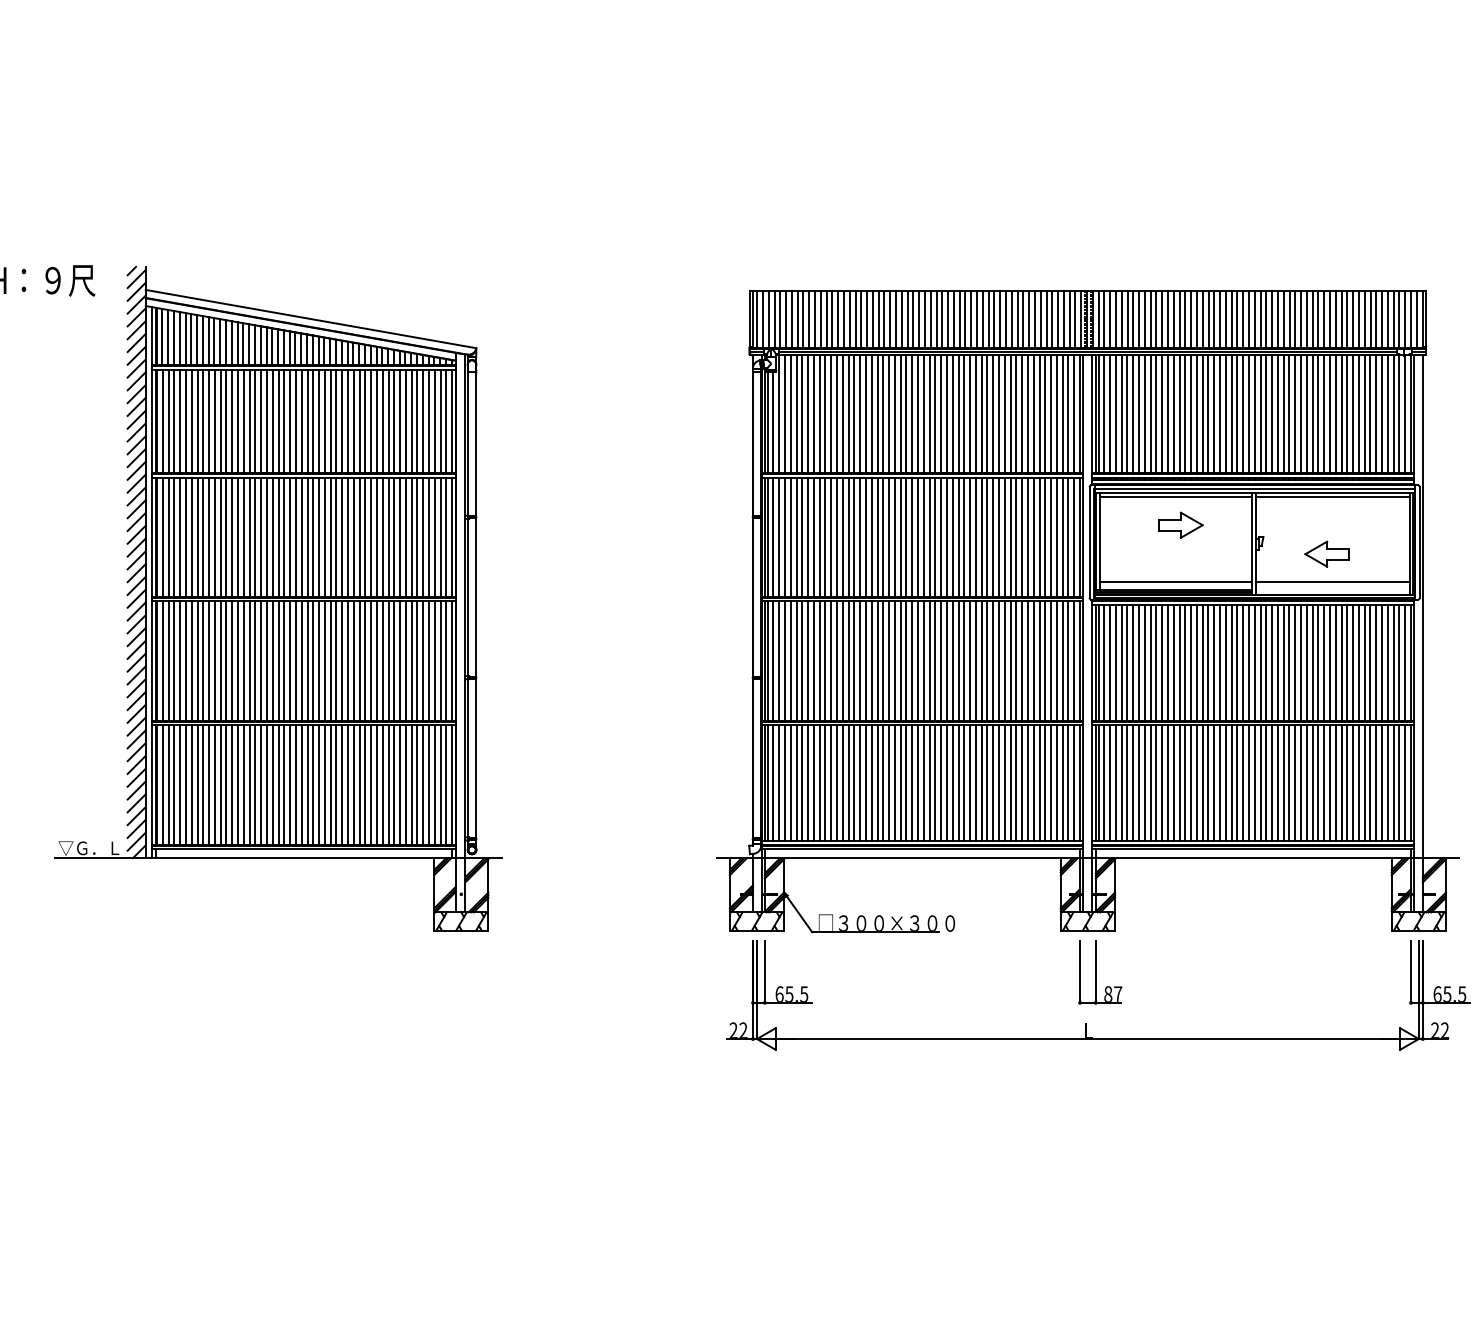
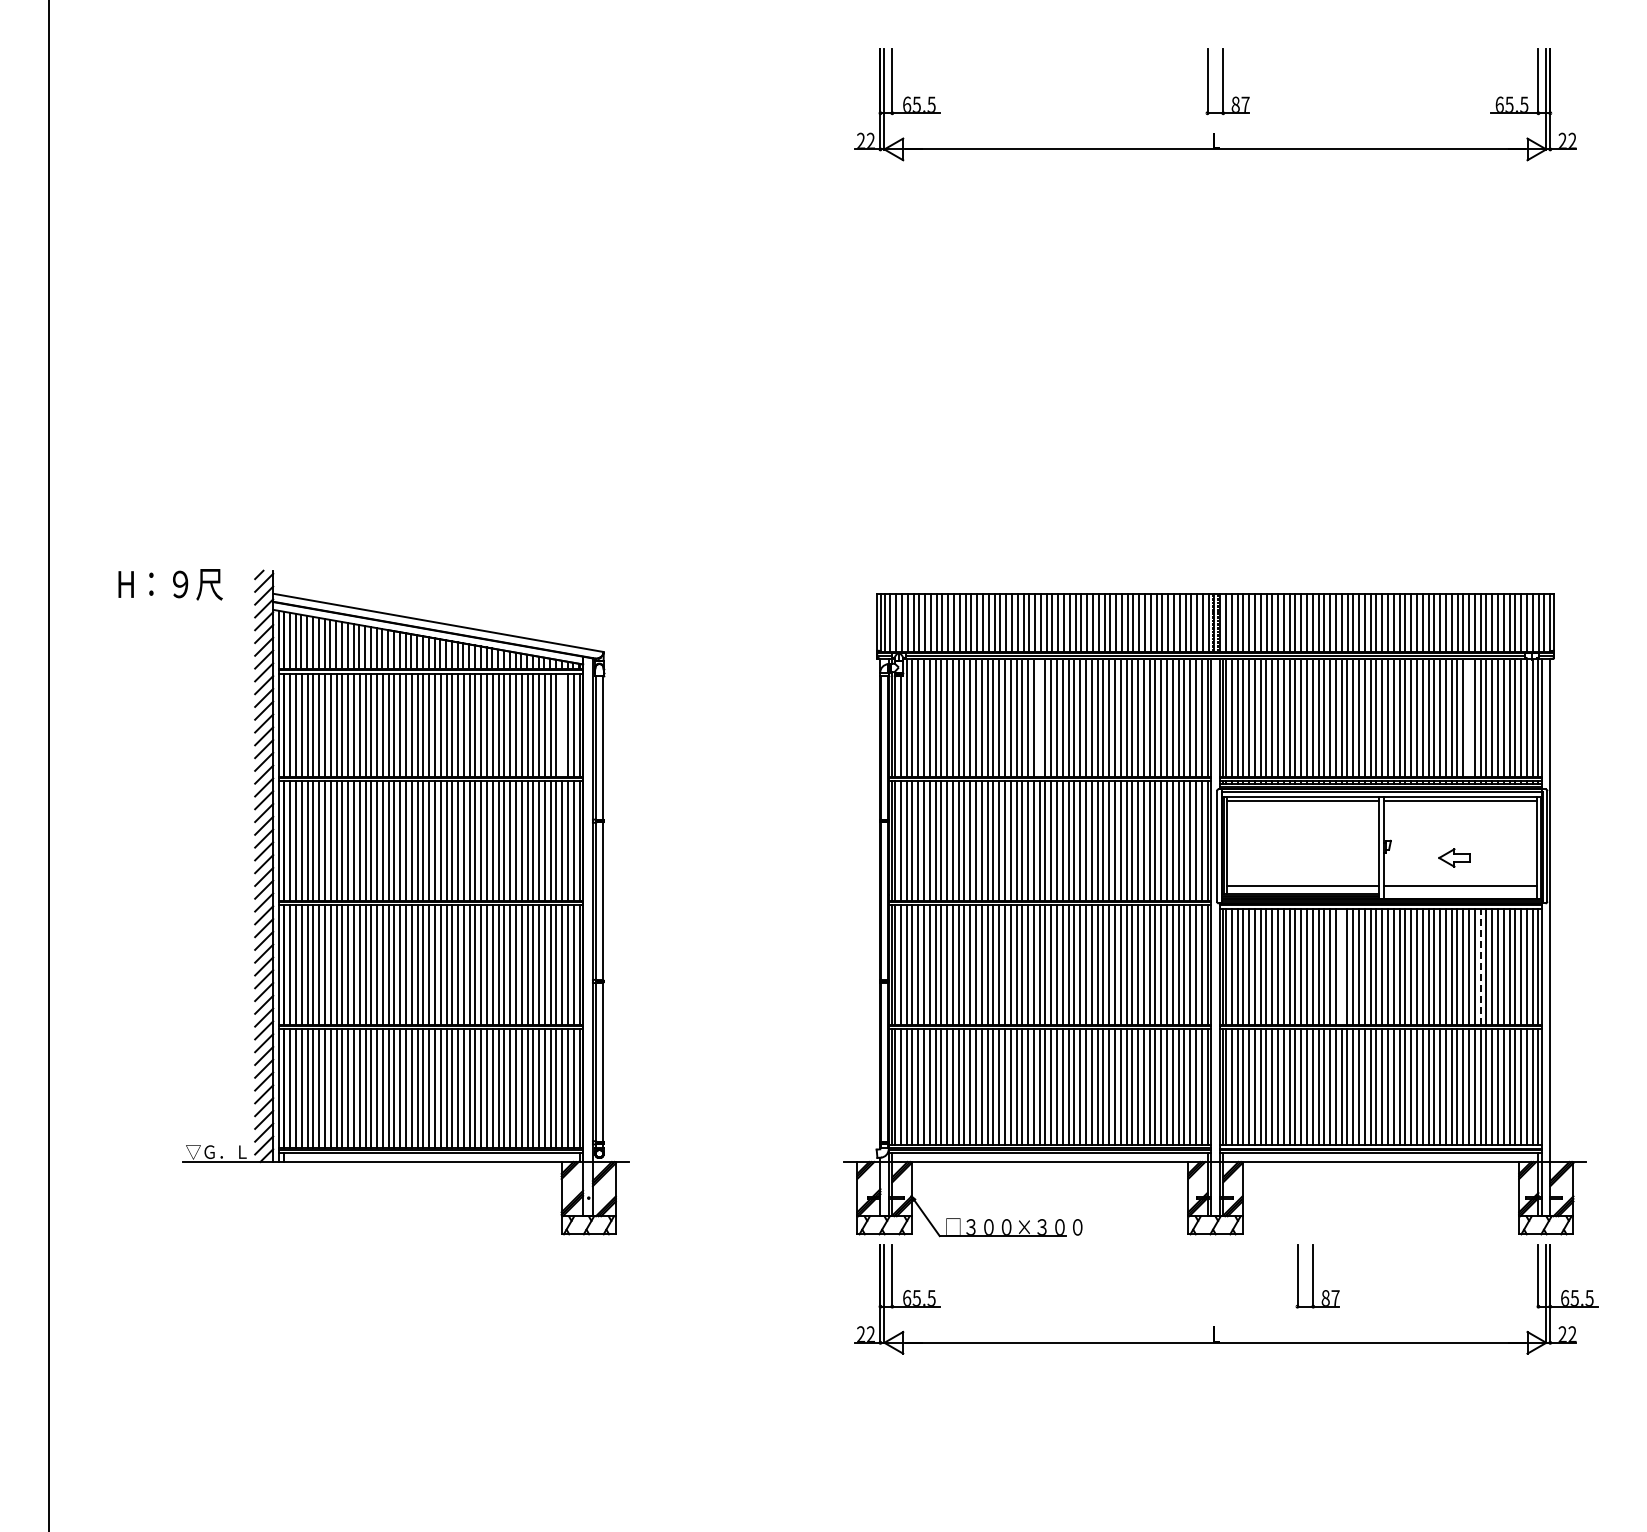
line: (912, 413) -> (1039, 717), removed
line: (1342, 413) -> (1469, 717), removed
line: (435, 420) -> (562, 724), removed
part: (1181, 524) -> (1308, 828), removed
part: (1326, 553) -> (1453, 857), size x0.7
line: (1214, 662) -> (1341, 966), removed
line: (1353, 662) -> (1480, 966), solid -> dashed
part: (1100, 972) -> (1317, 1276), moved

